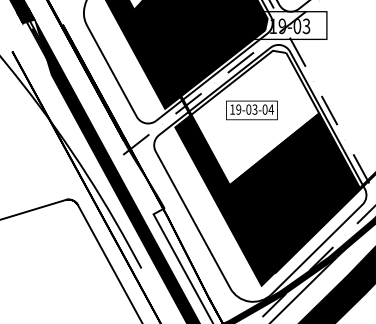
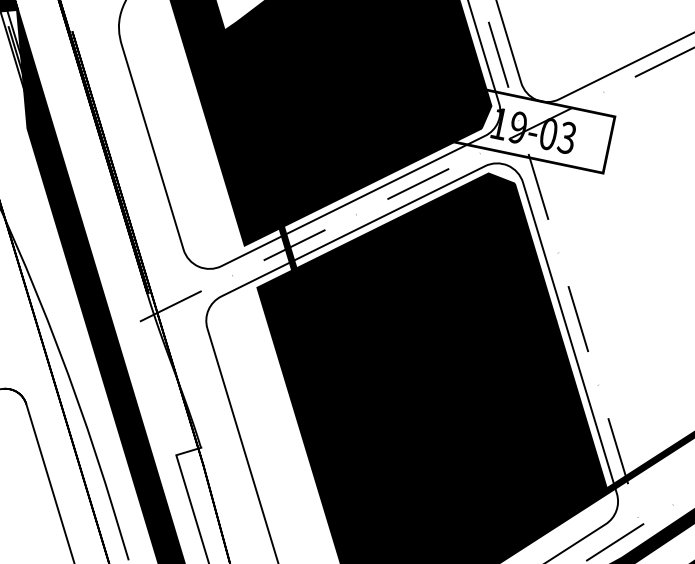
fill: (254, 117) -> (422, 301), added

